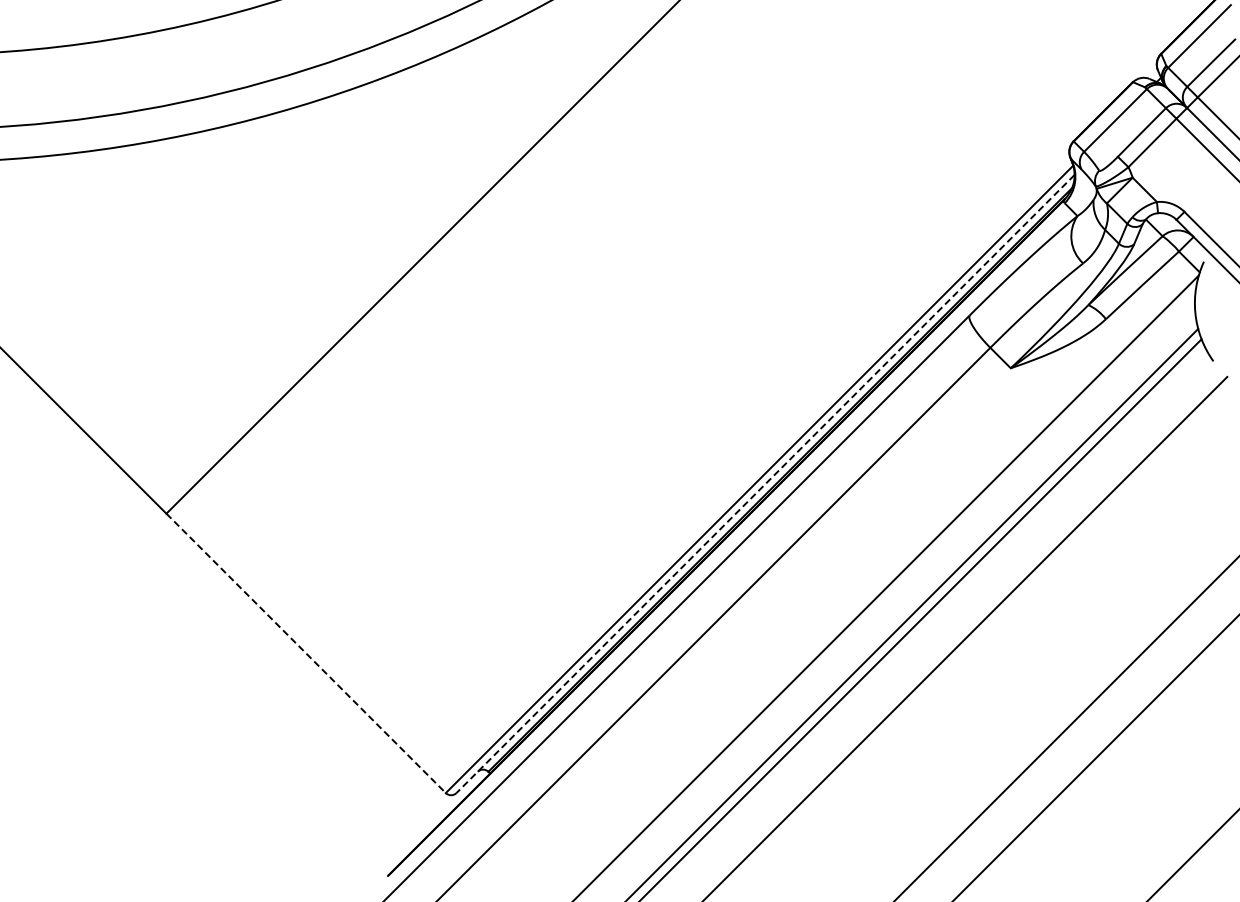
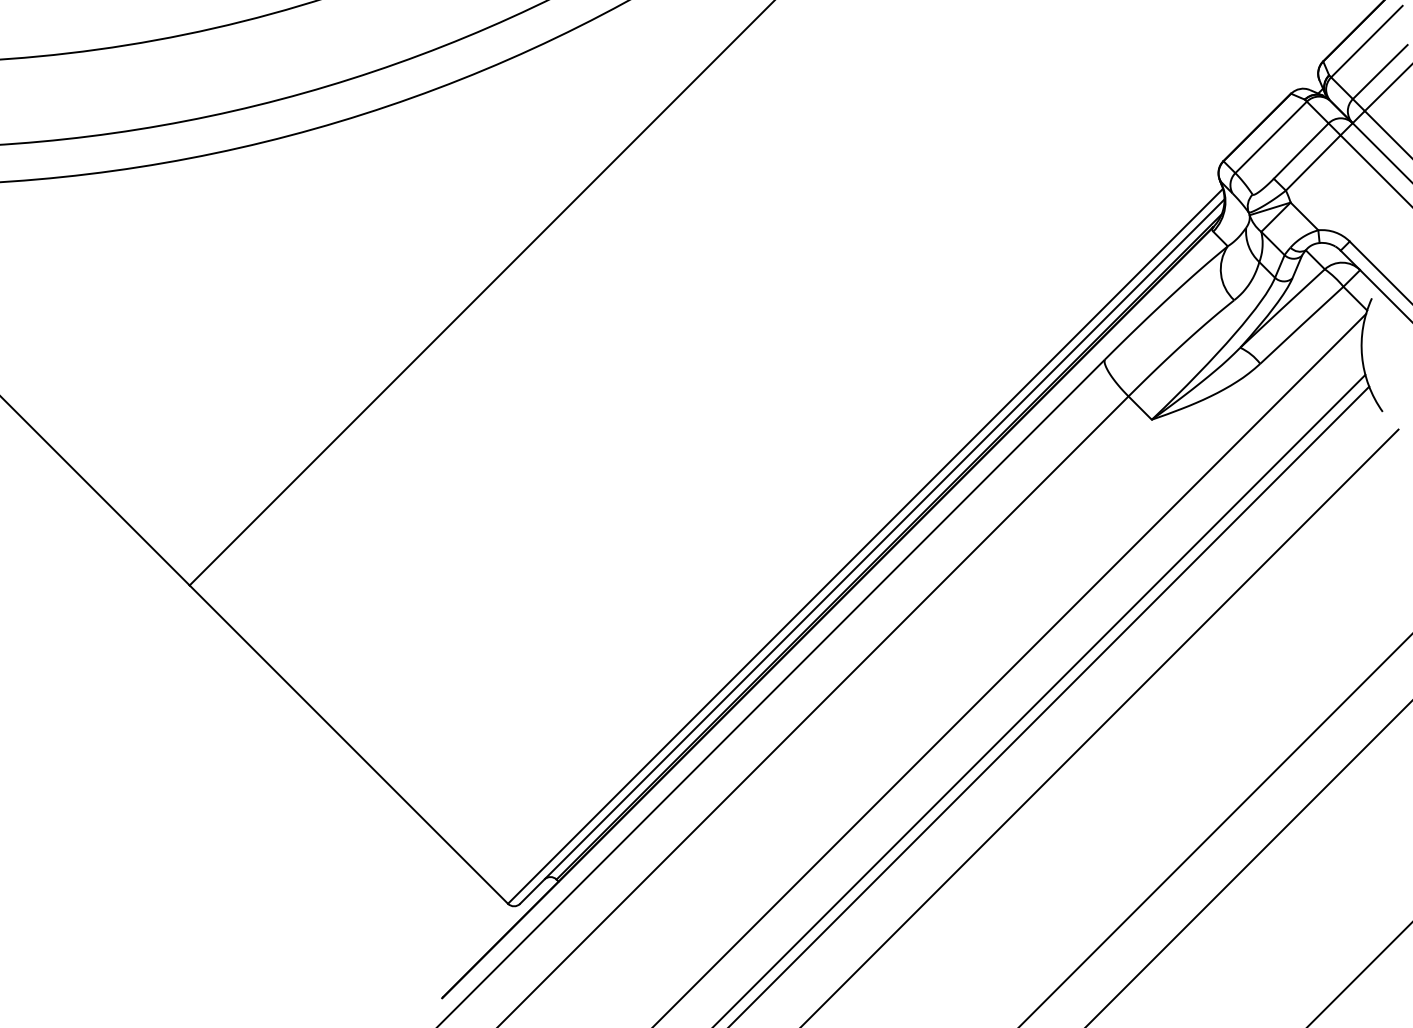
line: (765, 484) -> (872, 552), dashed -> solid
line: (306, 653) -> (349, 744), dashed -> solid

